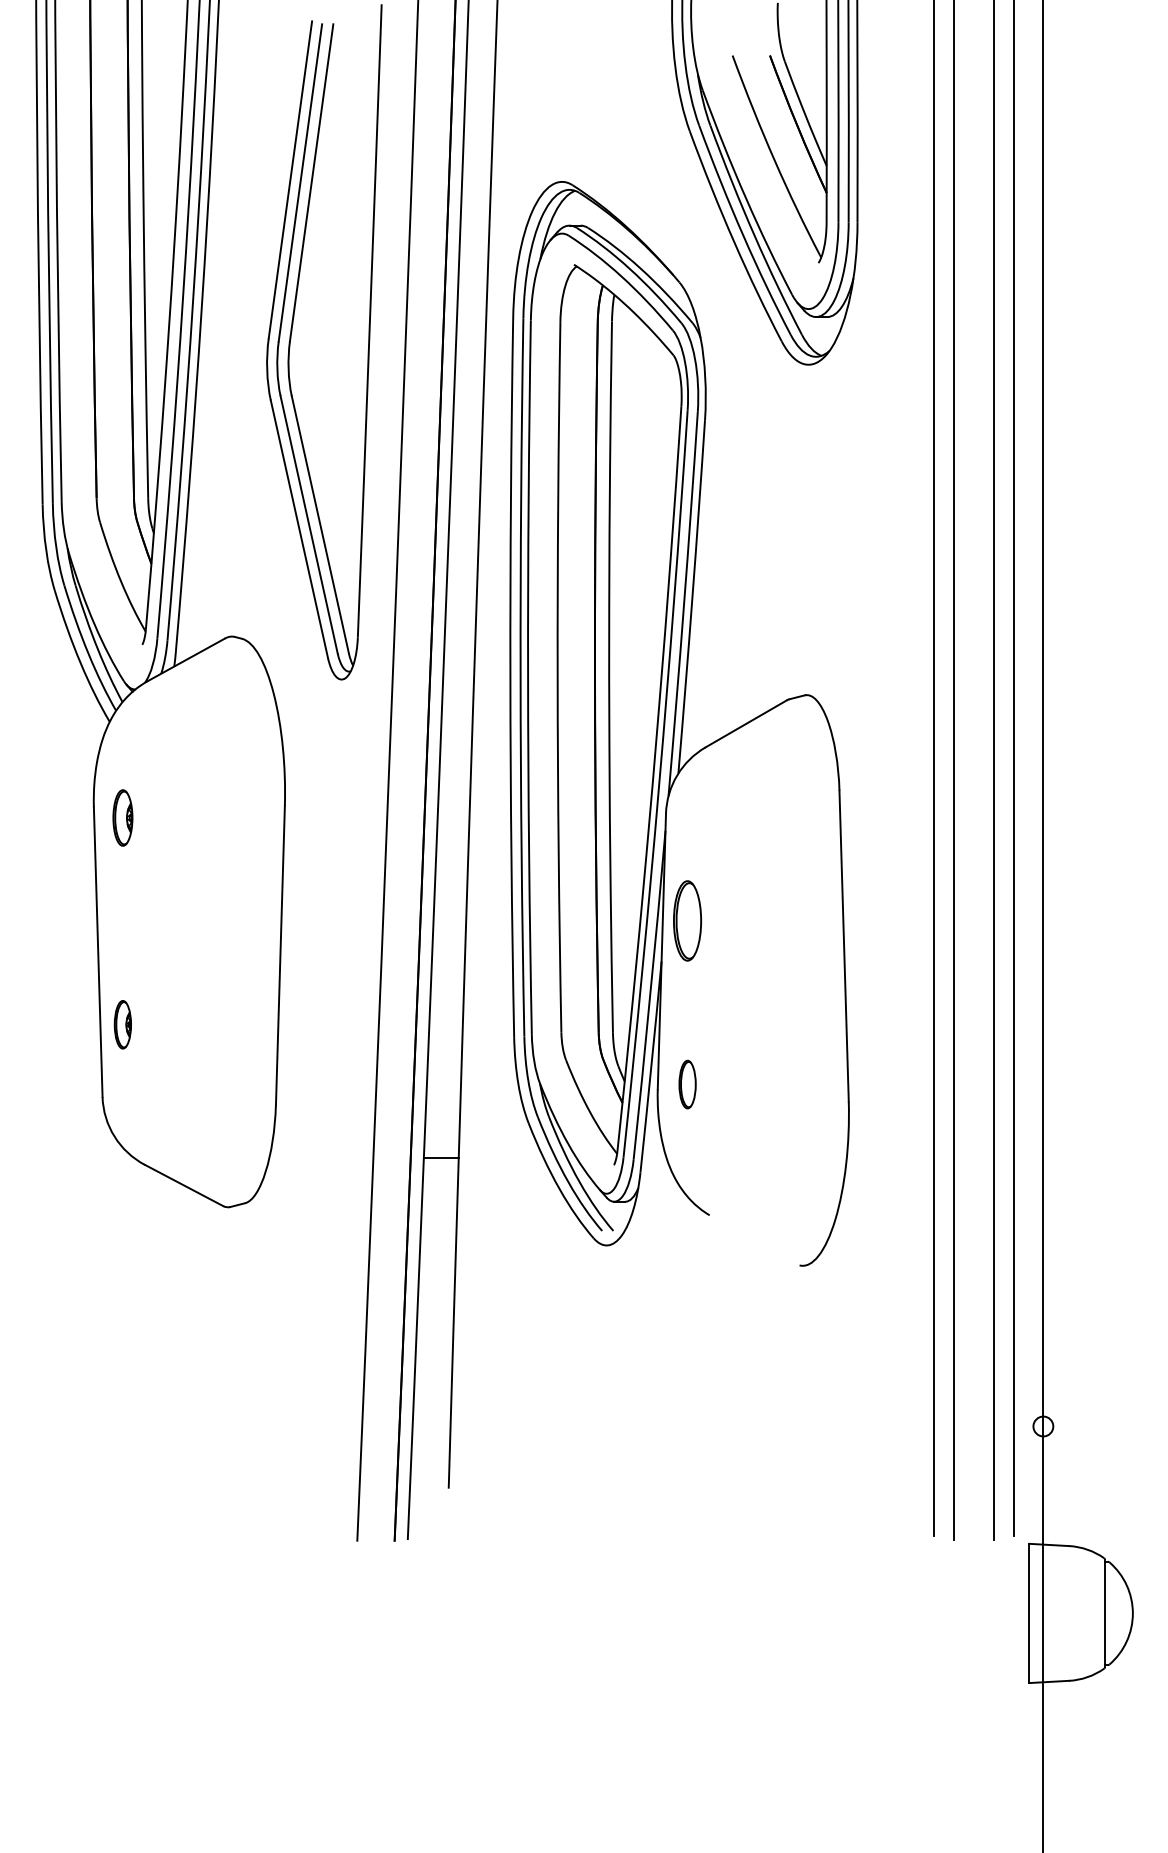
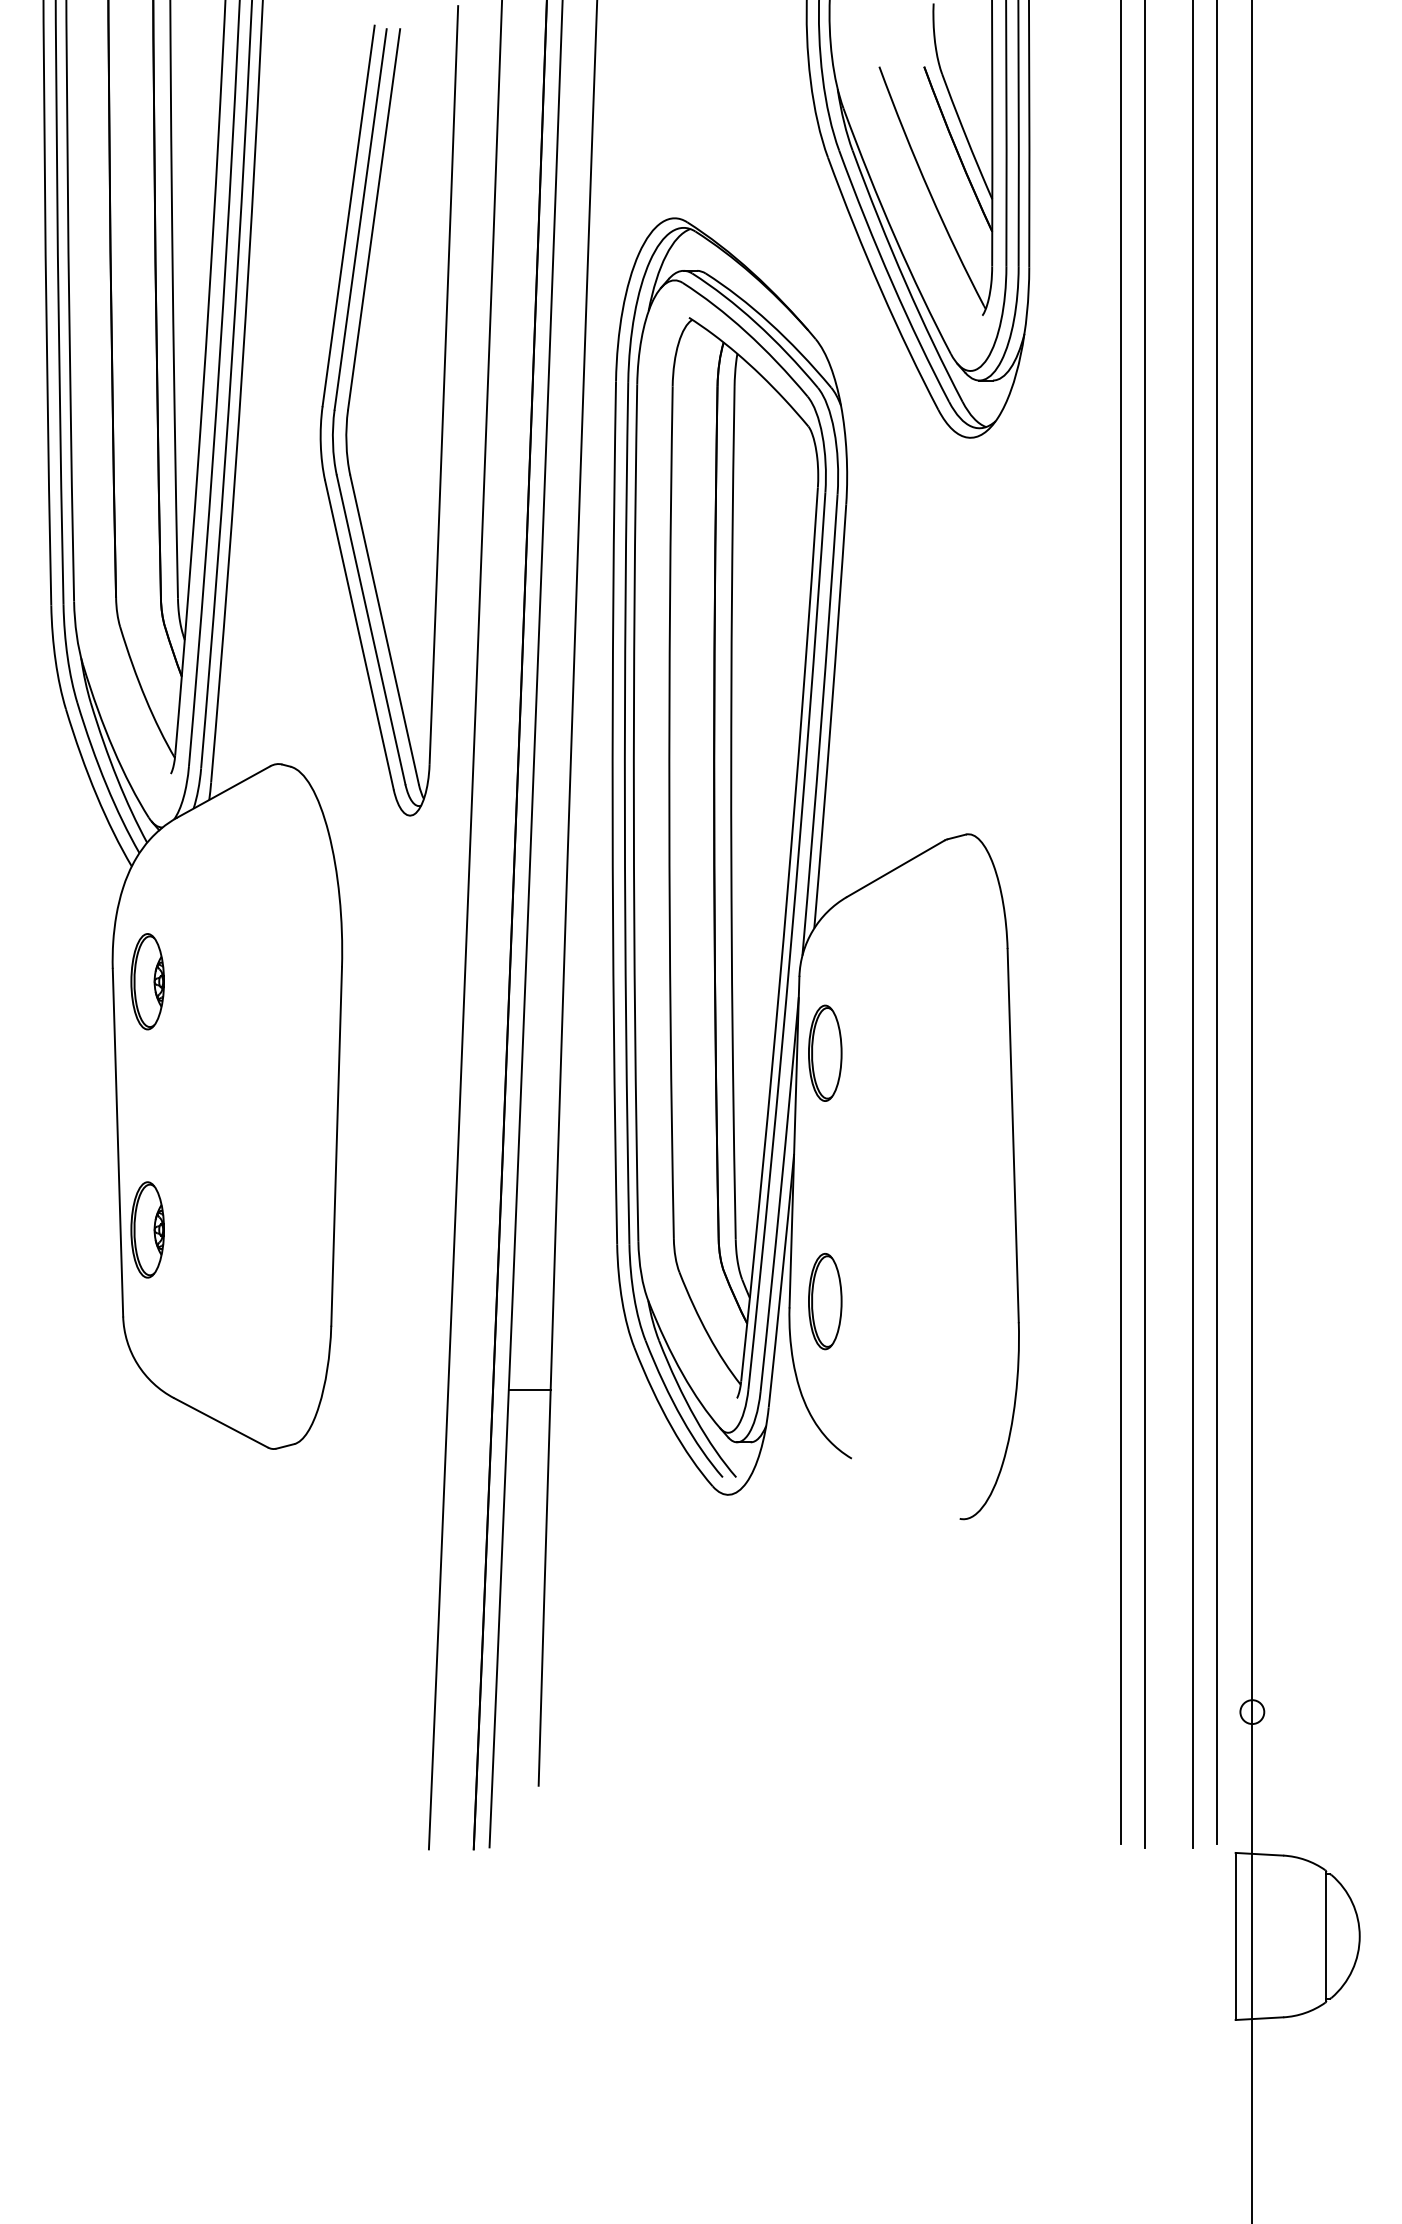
part: (122, 817) -> (147, 981), size x1.43
part: (687, 920) -> (825, 1052), moved
part: (122, 1024) -> (147, 1229), size x1.67
part: (687, 1084) -> (825, 1301), size x1.67

